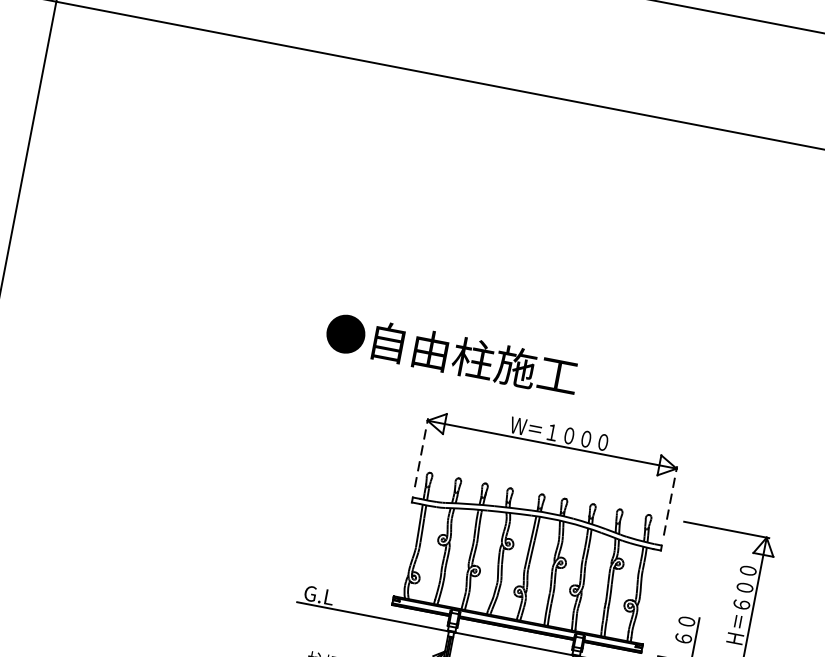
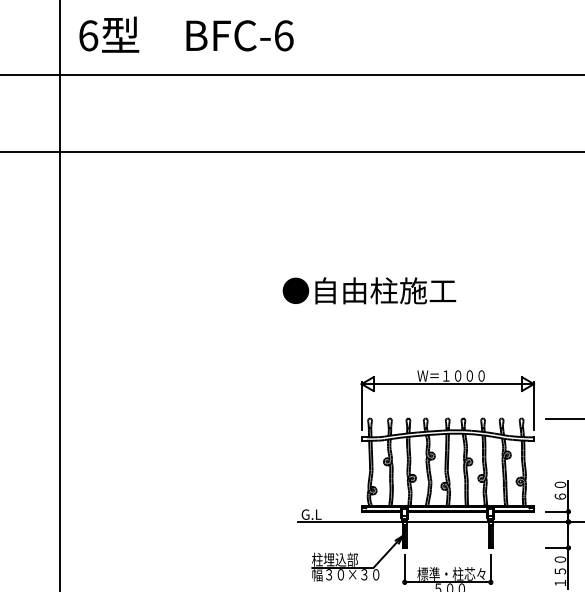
text: (452, 354) -> (369, 290), moved
line: (421, 453) -> (361, 406), dashed -> solid
line: (670, 499) -> (533, 405), dashed -> solid

